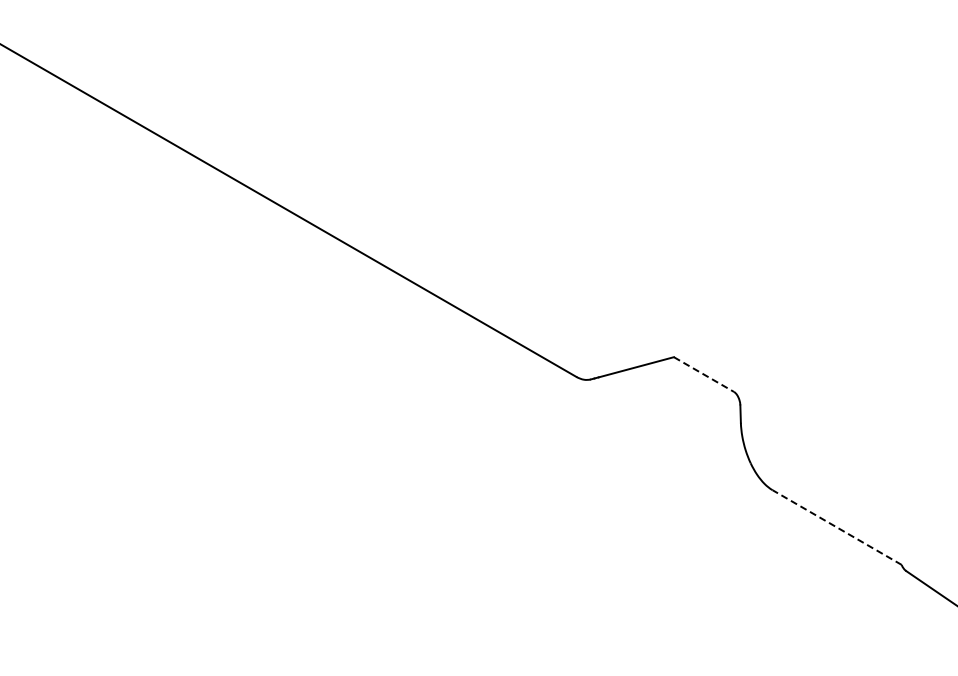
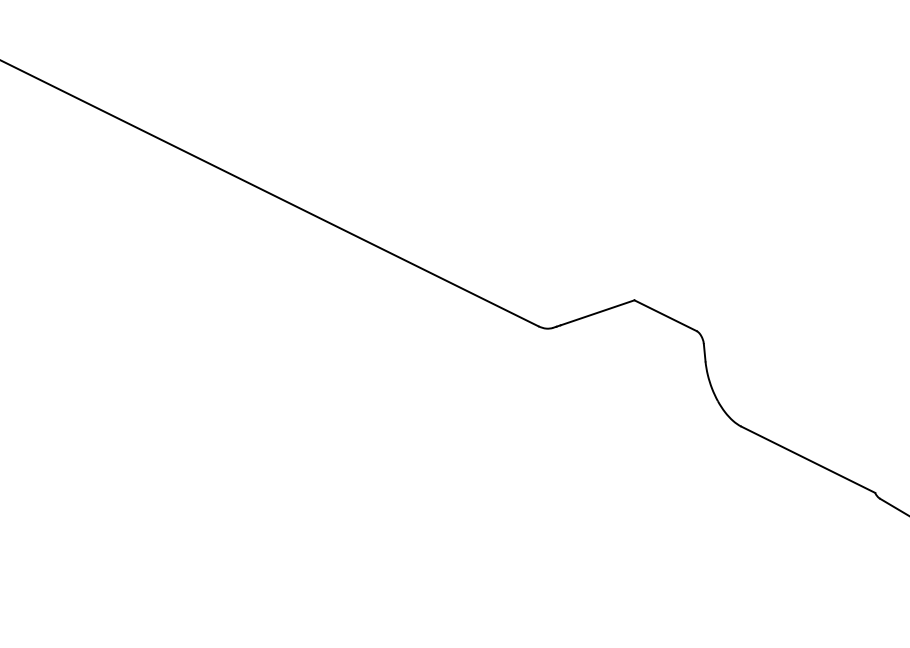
line: (703, 374) -> (665, 315), dashed -> solid
line: (837, 527) -> (808, 459), dashed -> solid

